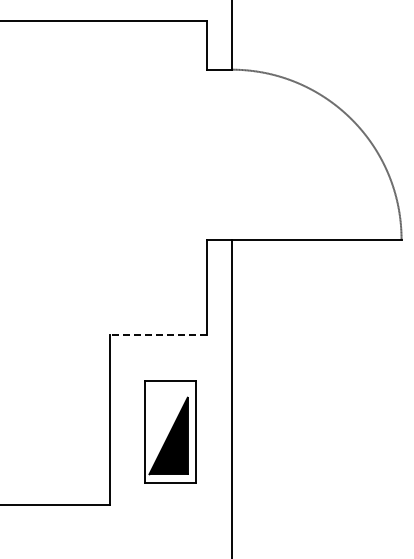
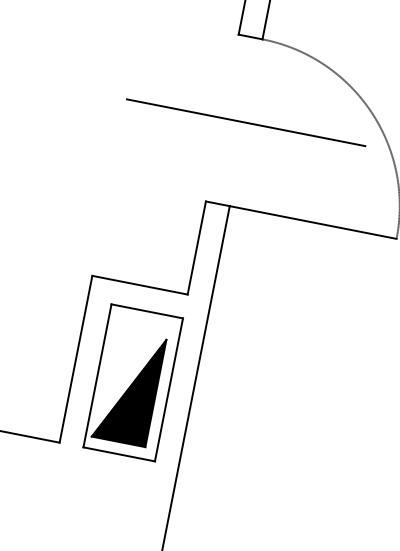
line: (231, 154) -> (246, 122), added
line: (158, 334) -> (139, 285), dashed -> solid
part: (170, 431) -> (132, 382), size x1.43

